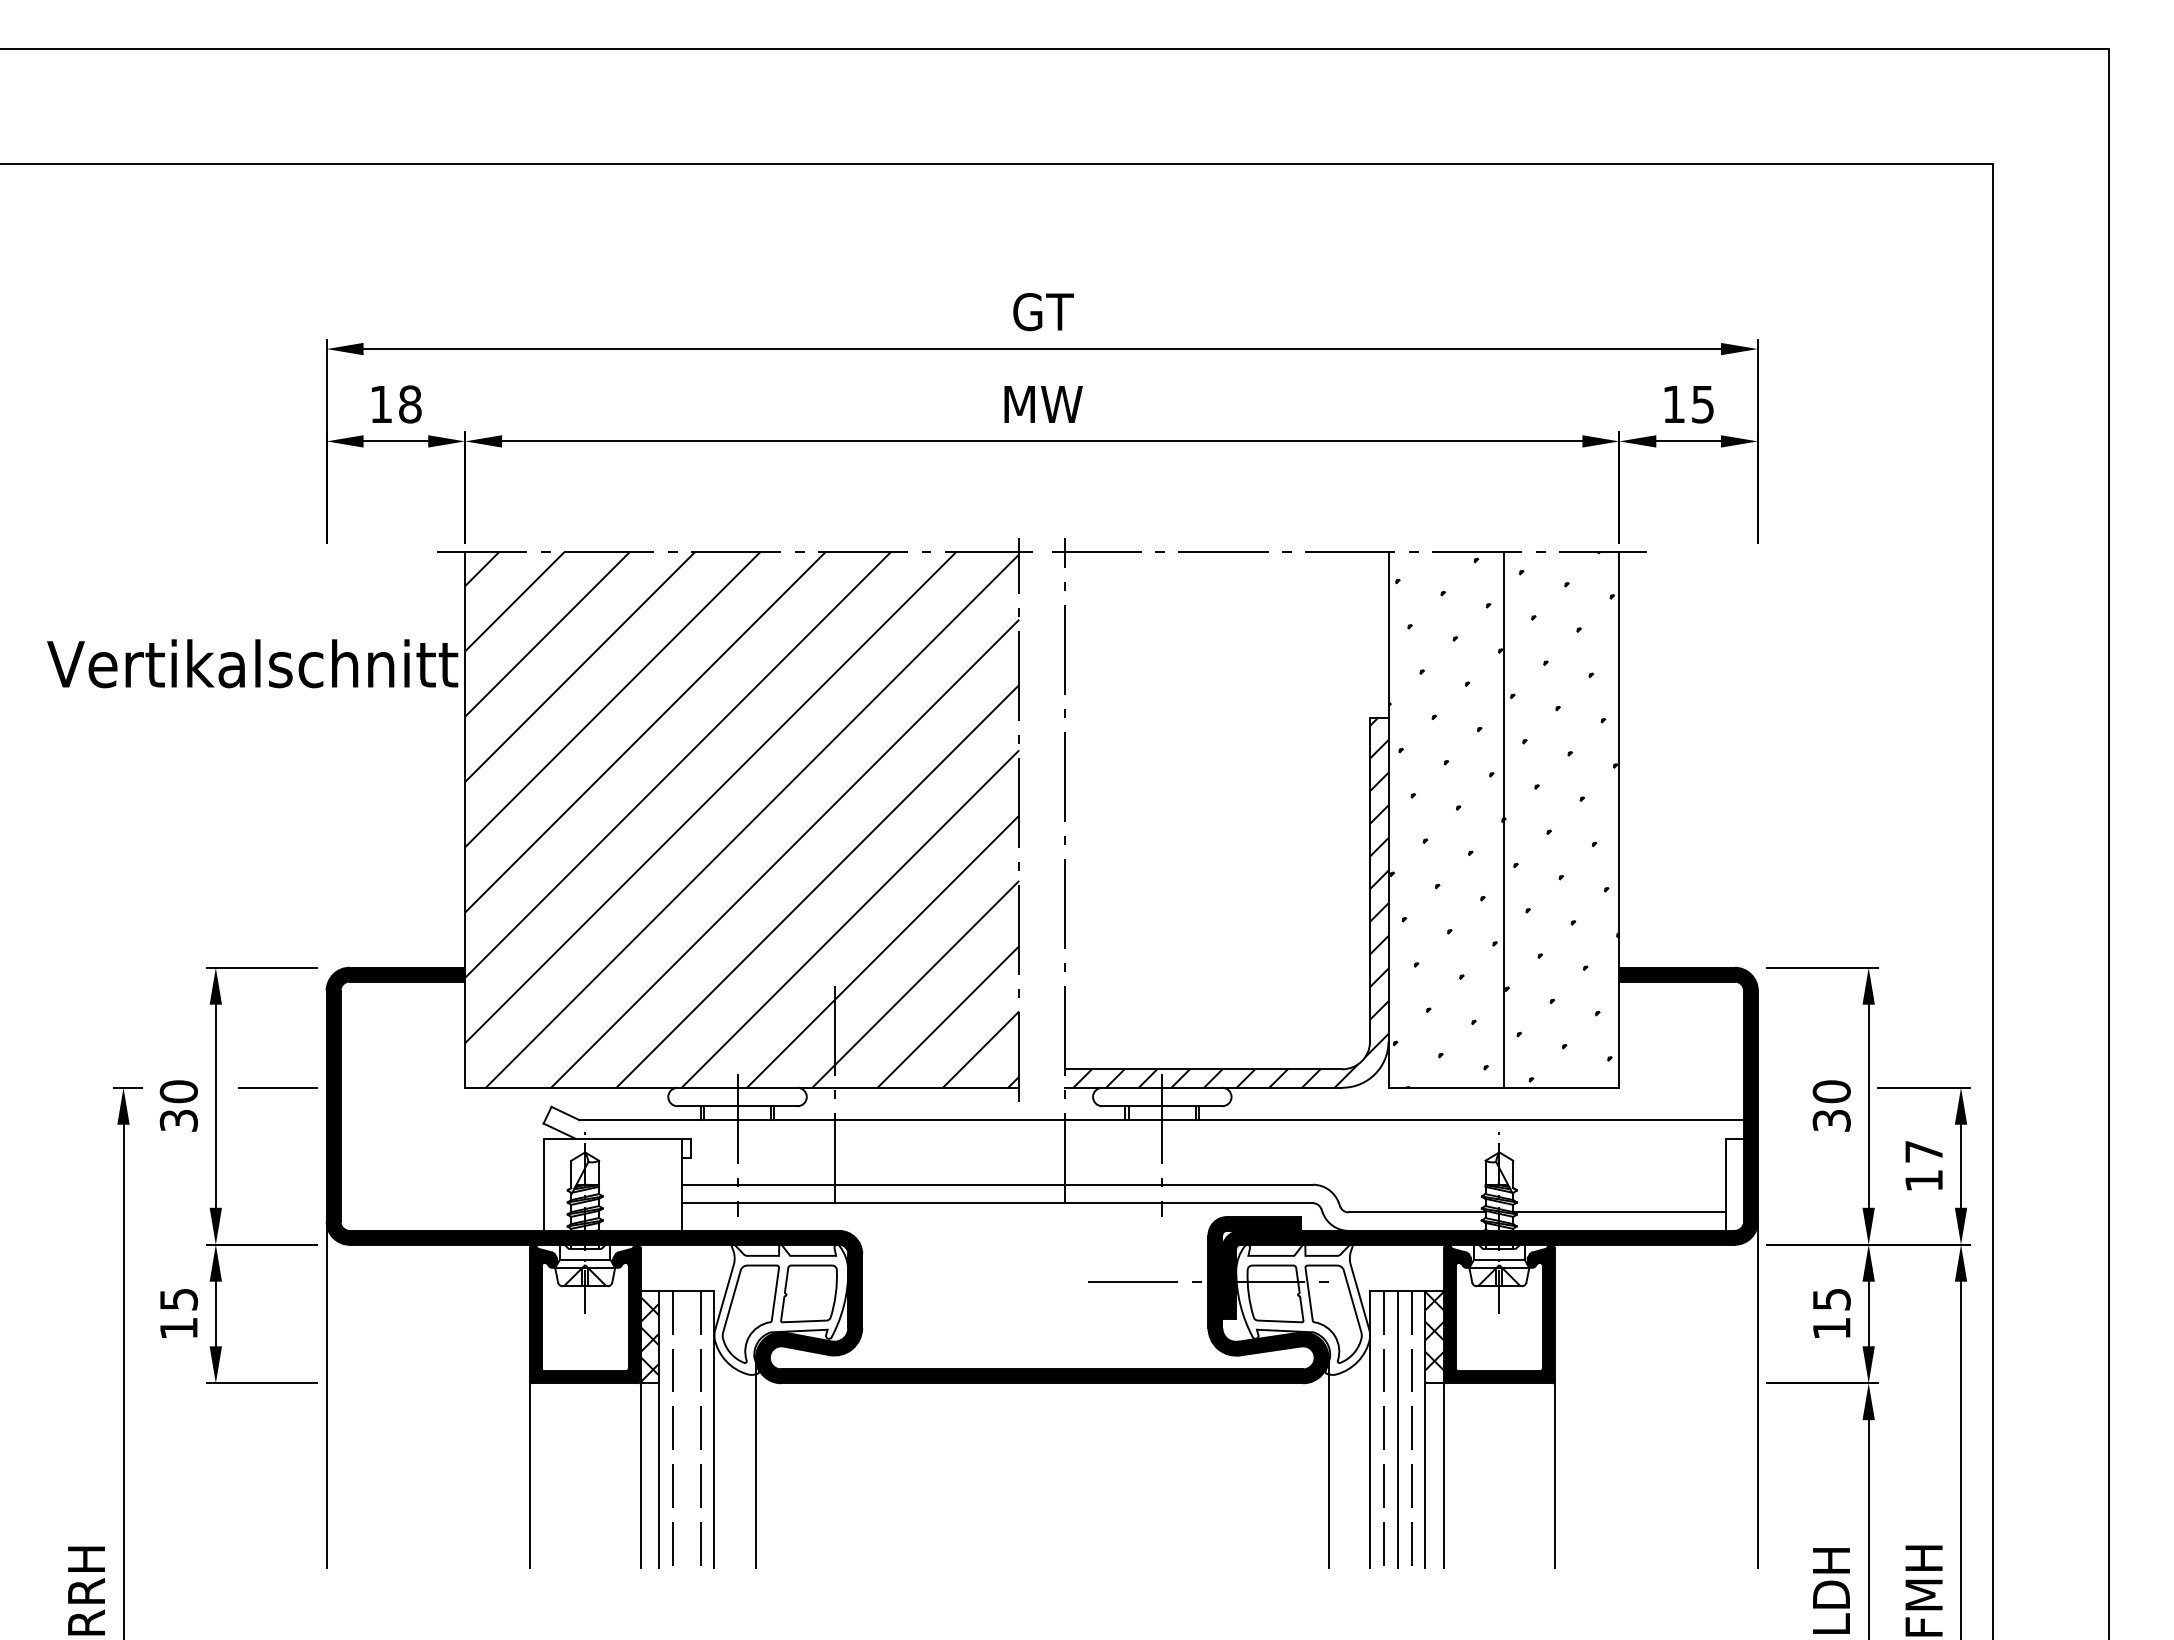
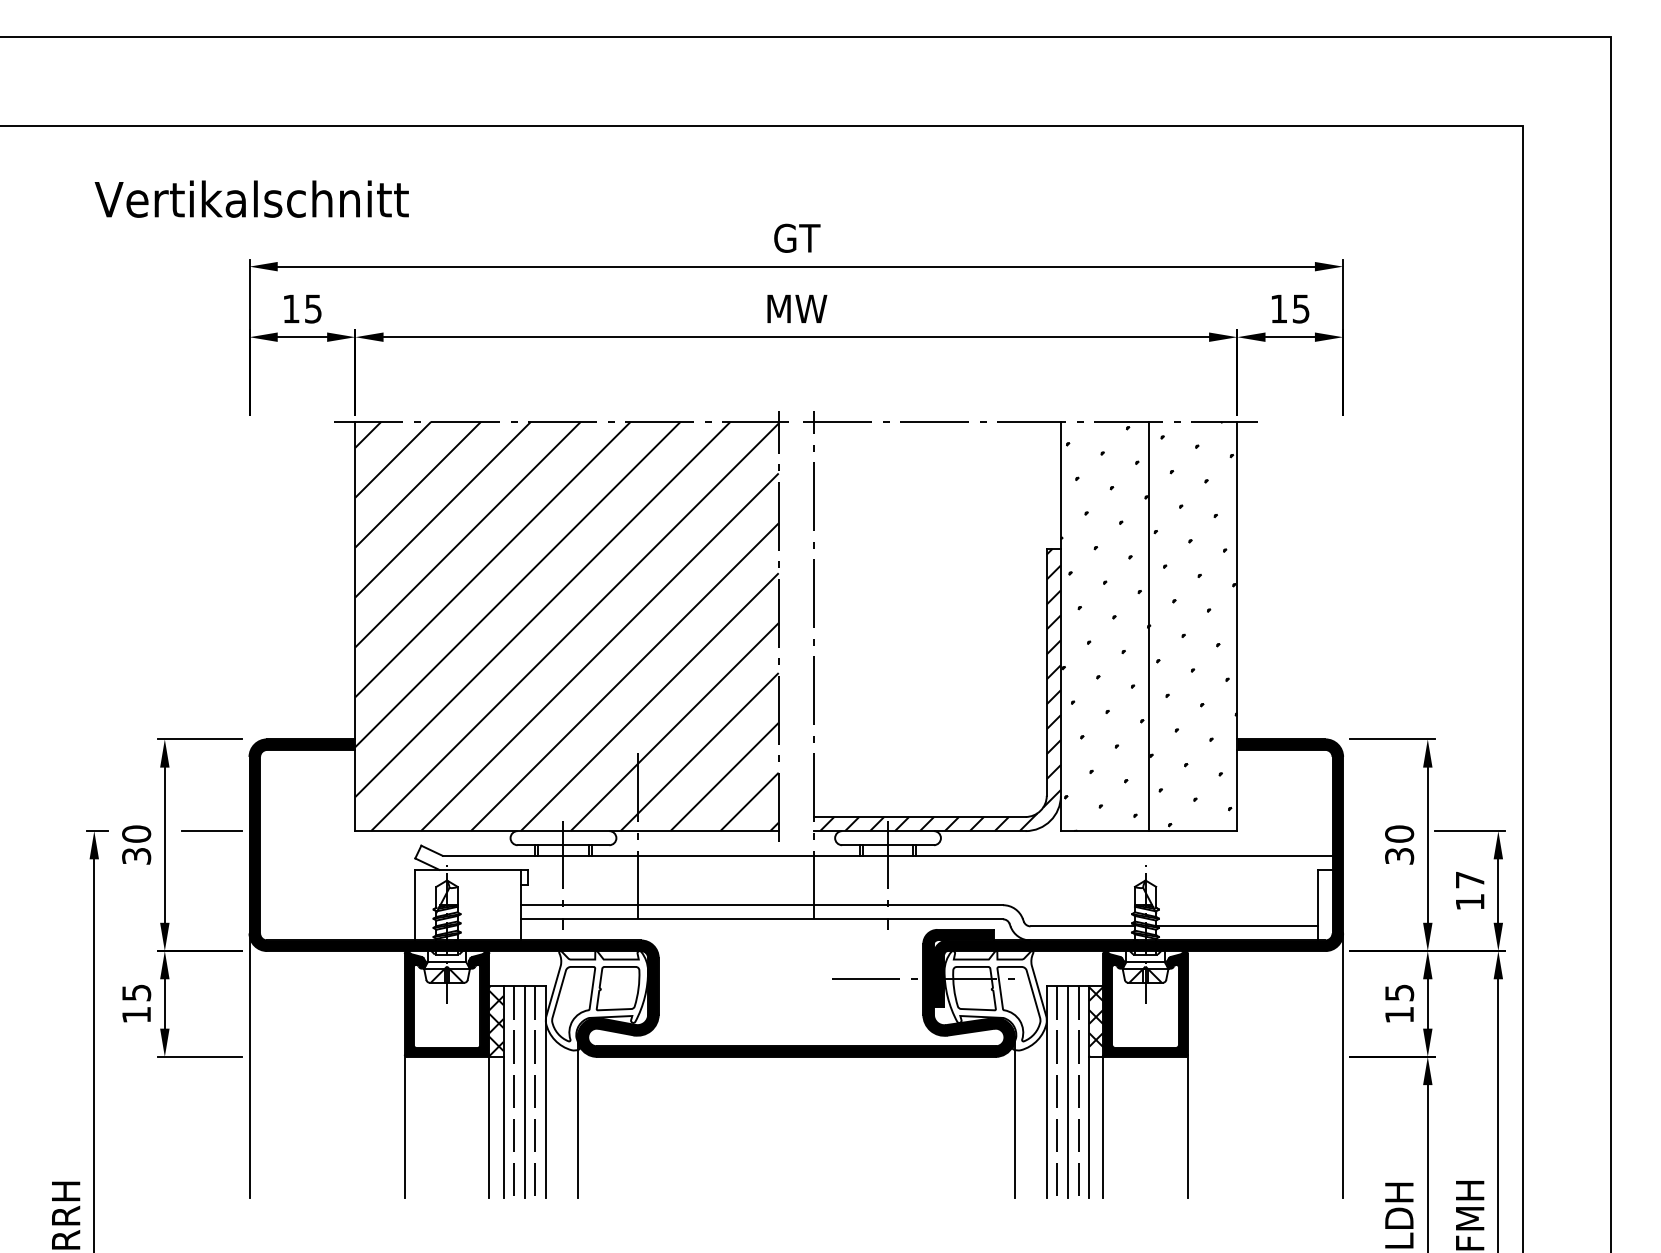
text: (410, 404) -> (313, 309), 18 -> 15
text: (252, 663) -> (251, 198), moved
line: (686, 1428) -> (524, 1091), added

